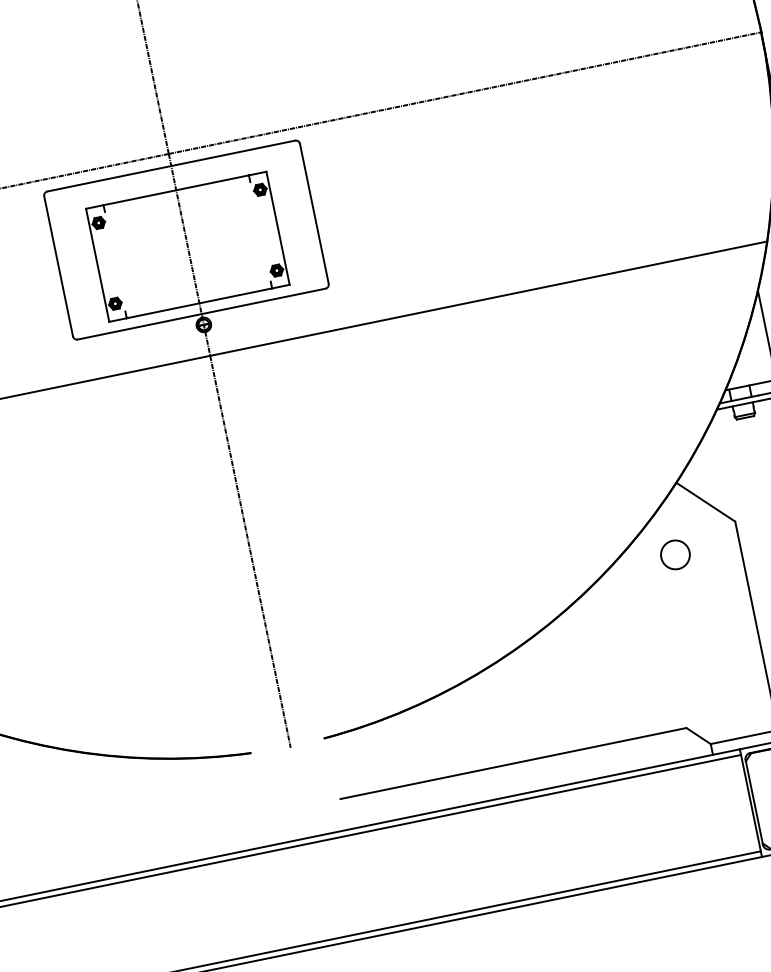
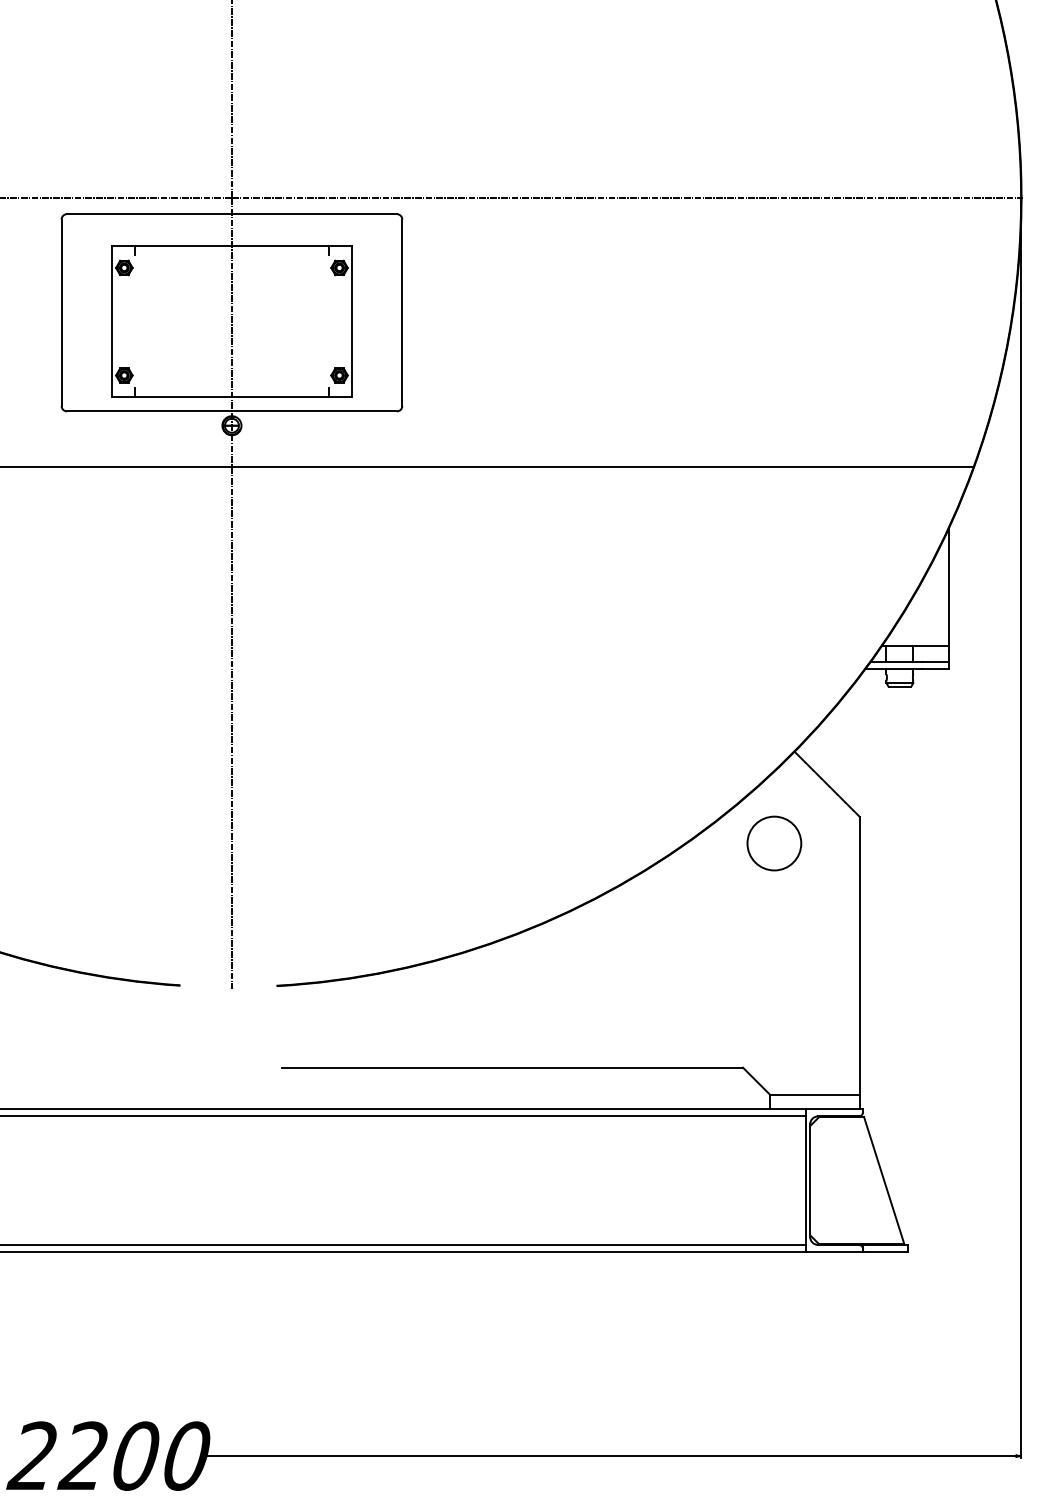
circle: (675, 554) -> (774, 843), size x1.43

